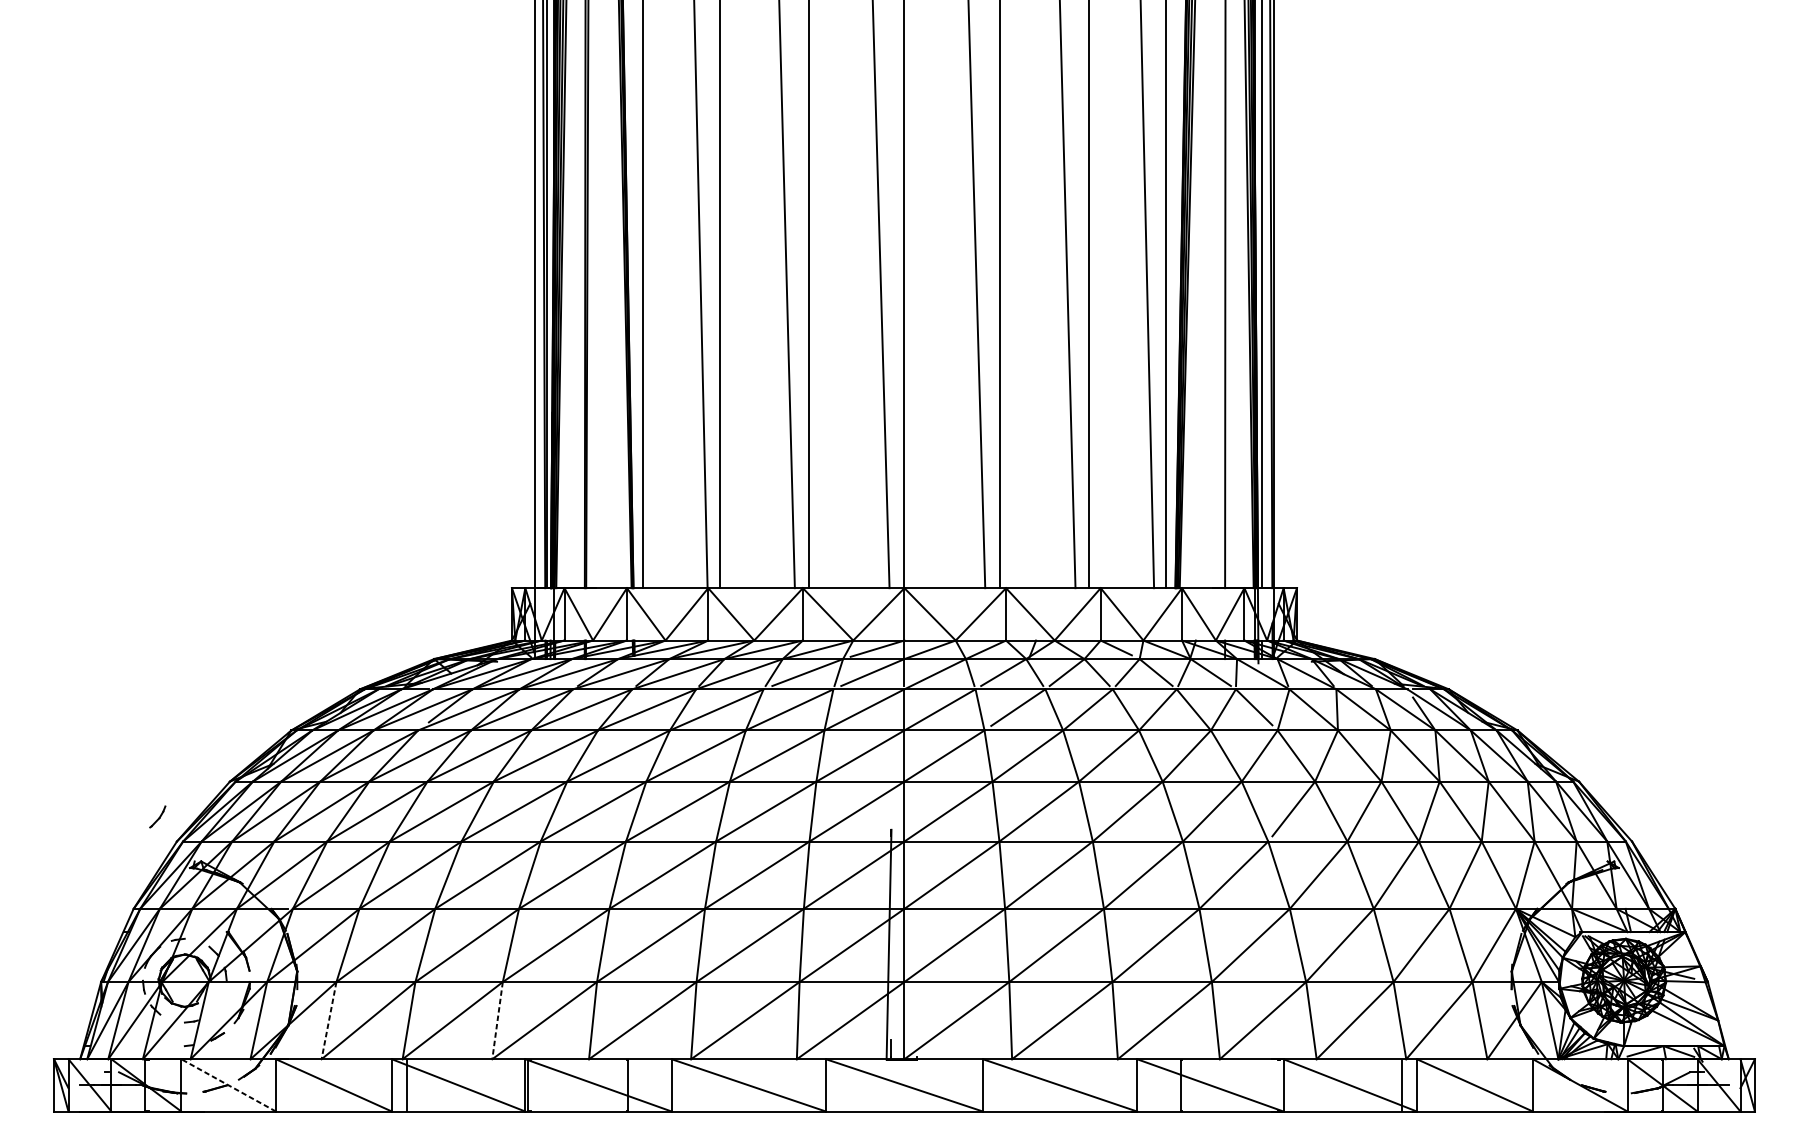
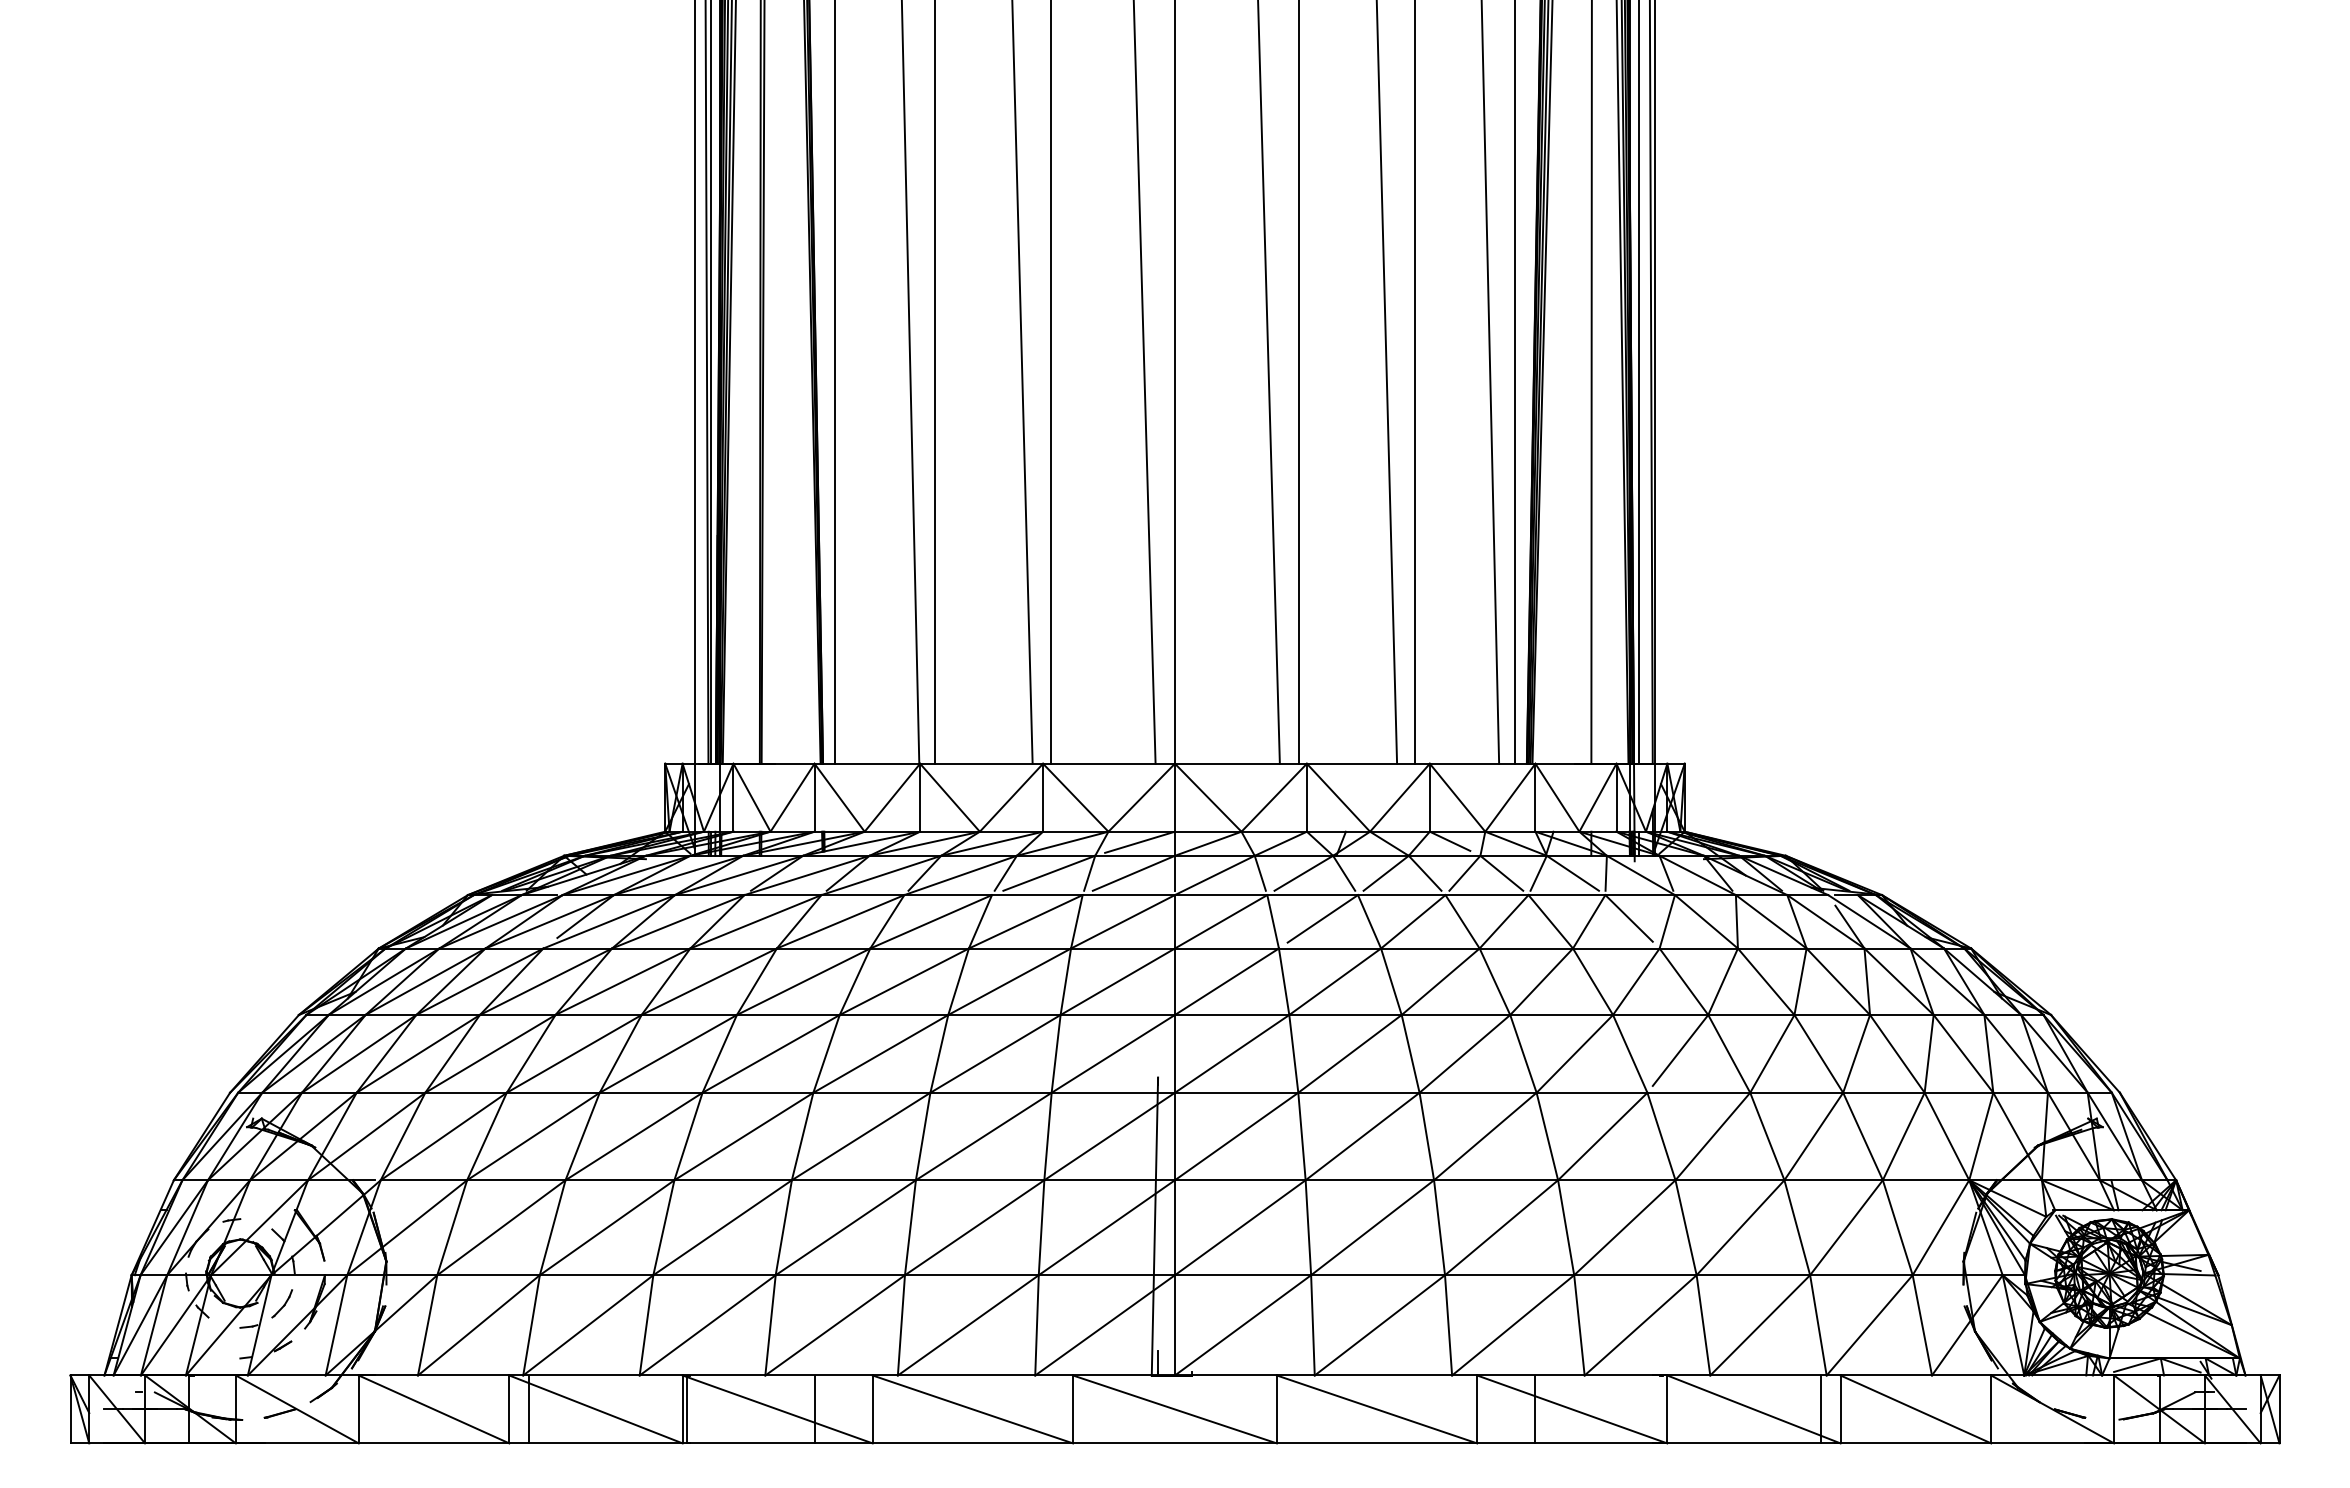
part: (157, 816) -> (282, 1303), moved
line: (328, 1020) -> (427, 1325), dashed -> solid
line: (497, 1020) -> (646, 1325), dashed -> solid
line: (228, 1085) -> (296, 1409), dashed -> solid

